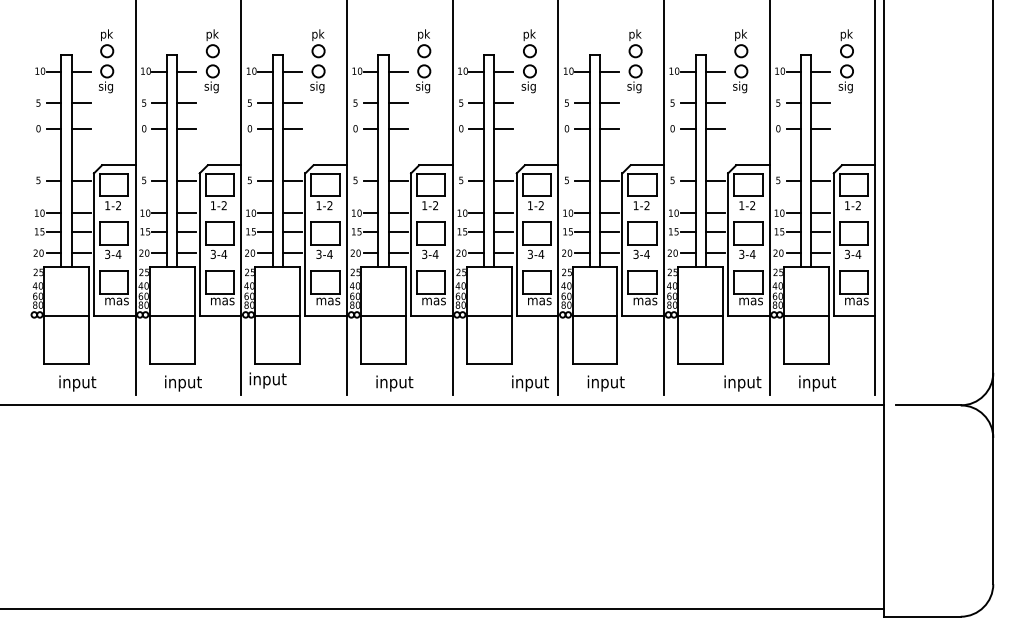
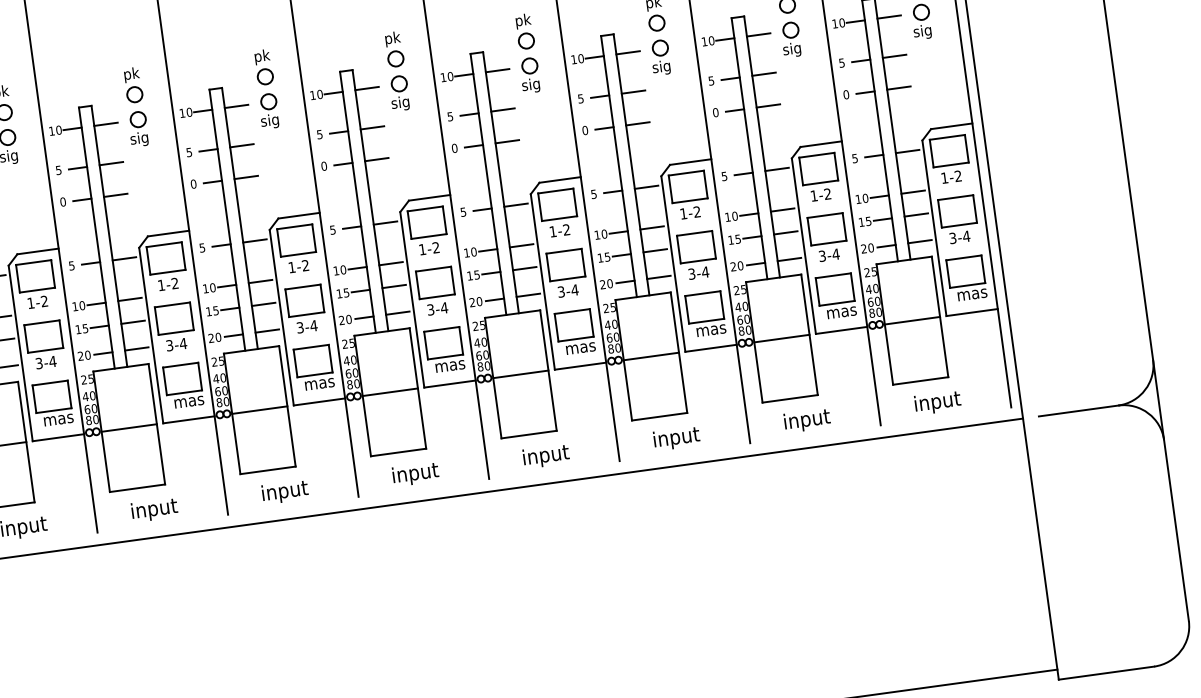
text: (267, 380) -> (284, 492), moved
text: (530, 383) -> (546, 456), moved
text: (742, 383) -> (806, 420), moved

